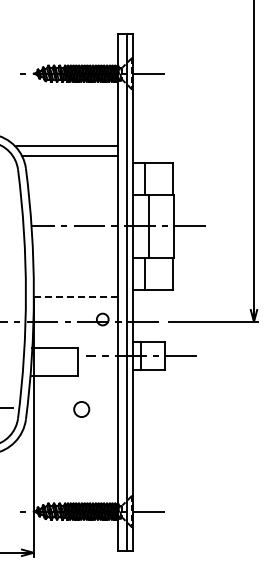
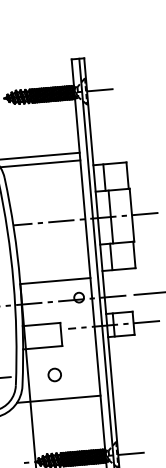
line: (75, 297) -> (54, 281), dashed -> solid
circle: (81, 409) -> (54, 375), moved
line: (67, 438) -> (58, 398), added

